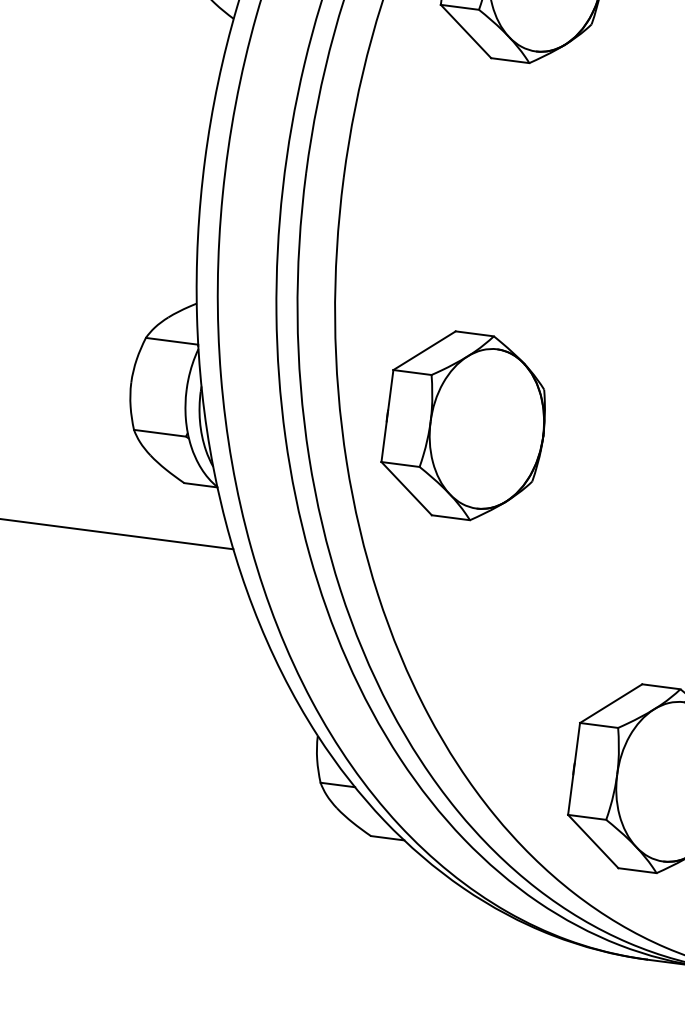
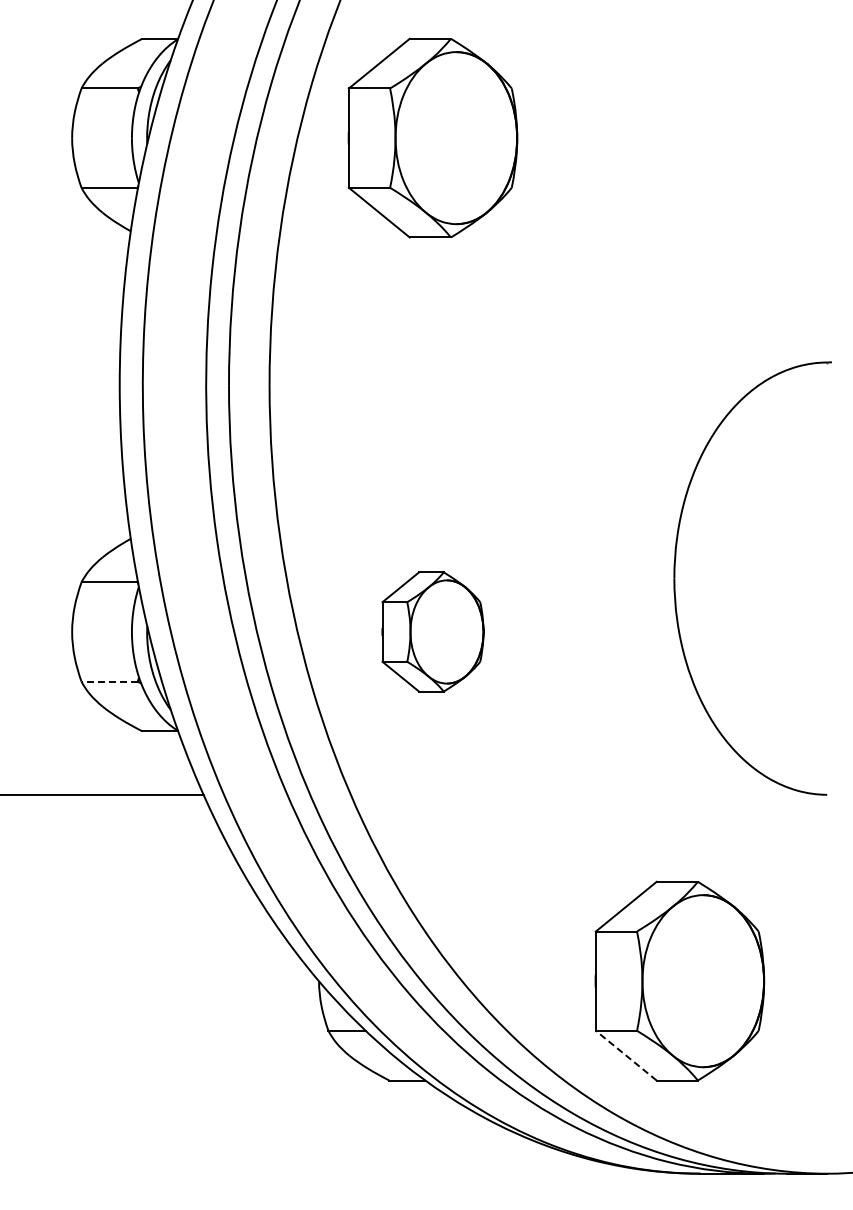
part: (464, 425) -> (432, 631), size x0.6
line: (159, 433) -> (109, 681), solid -> dashed
line: (592, 841) -> (625, 1055), solid -> dashed

